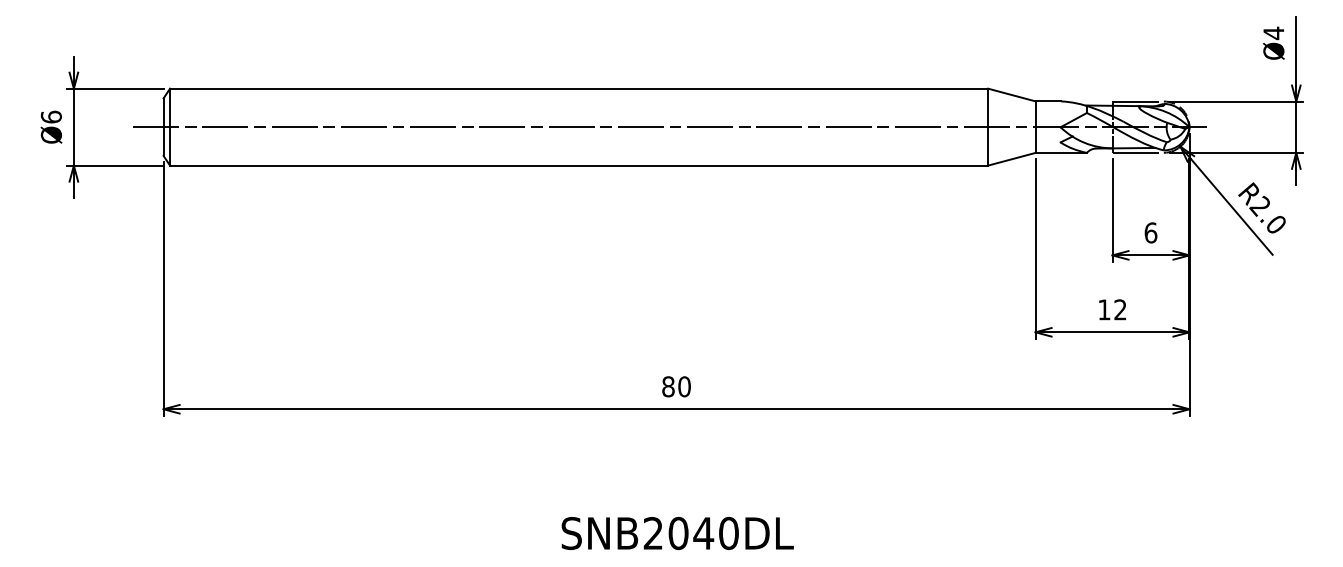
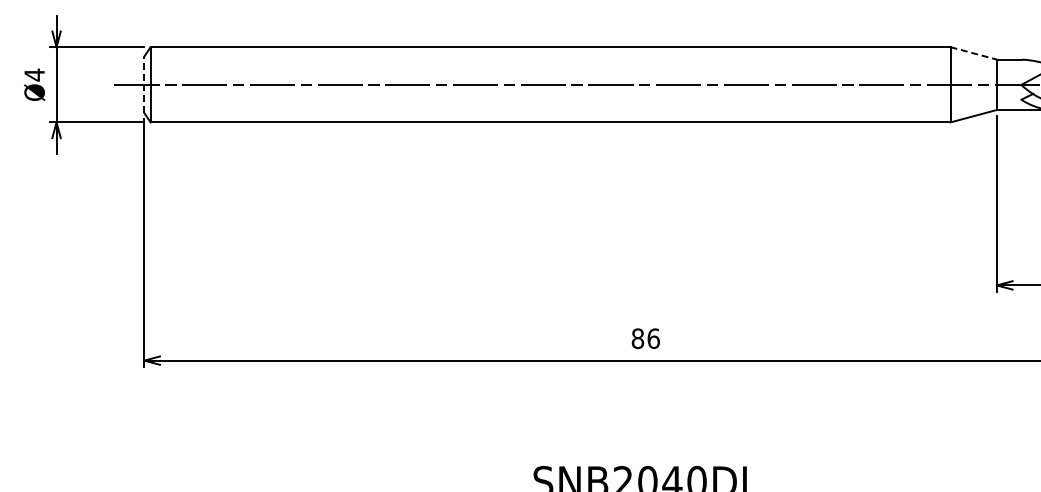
line: (1011, 95) -> (973, 53), solid -> dashed
text: (50, 116) -> (33, 74), Ø6 -> Ø4
line: (163, 127) -> (144, 85), solid -> dashed
text: (684, 386) -> (653, 338), 80 -> 86

